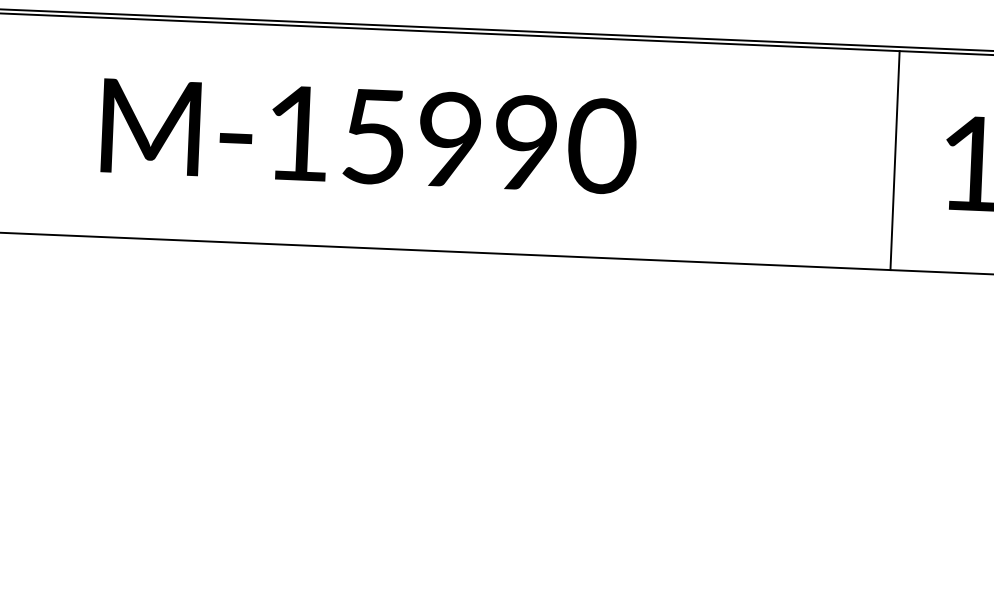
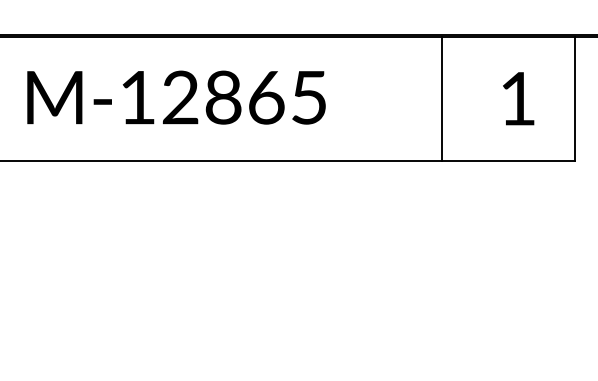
text: (489, 141) -> (245, 97), M-15990 -> M-12865
line: (895, 159) -> (442, 98), moved

